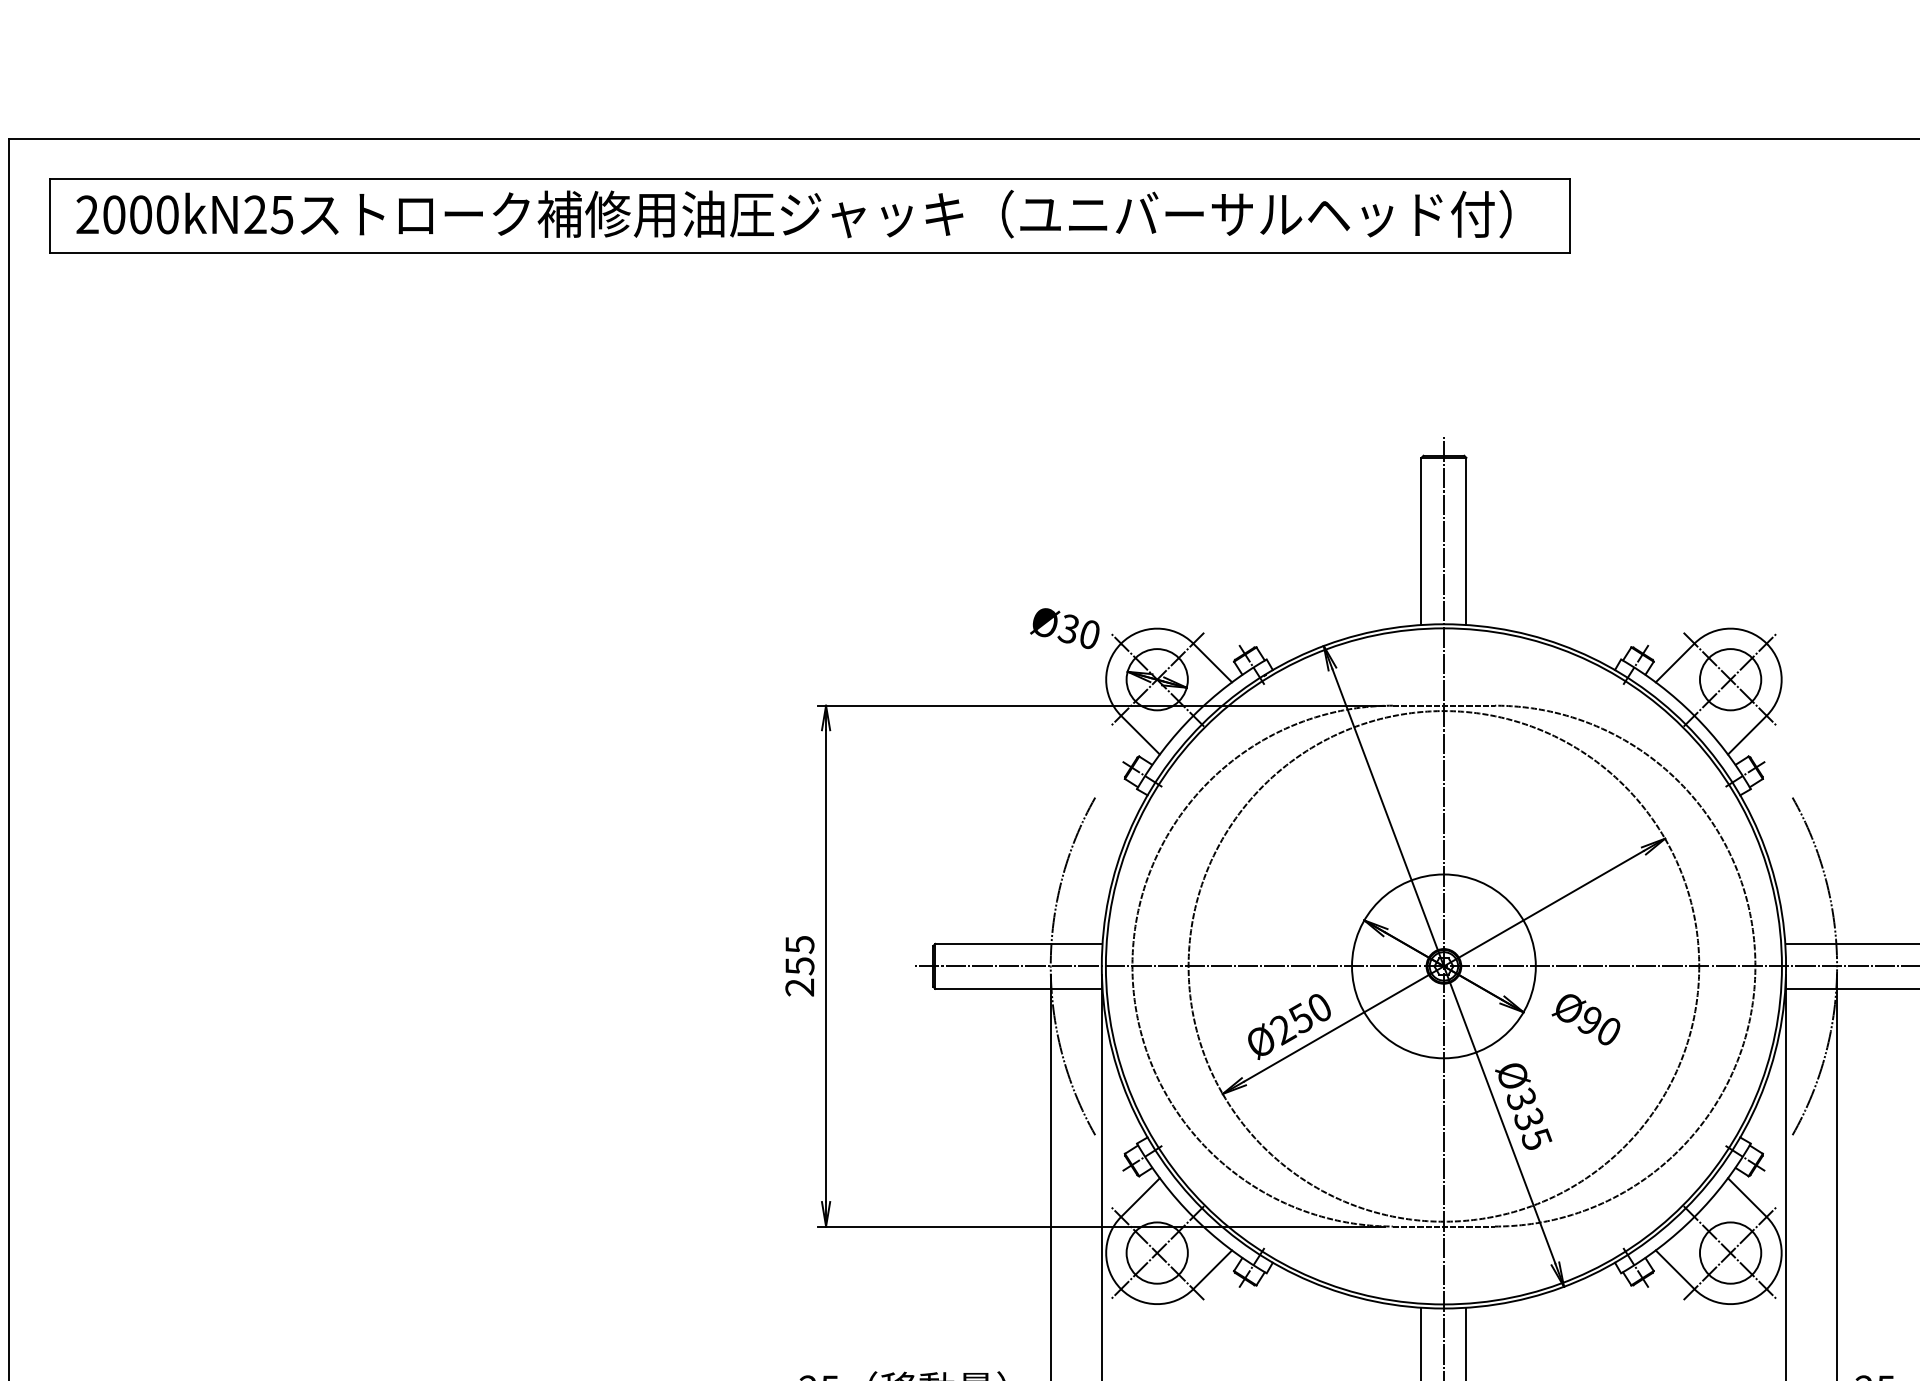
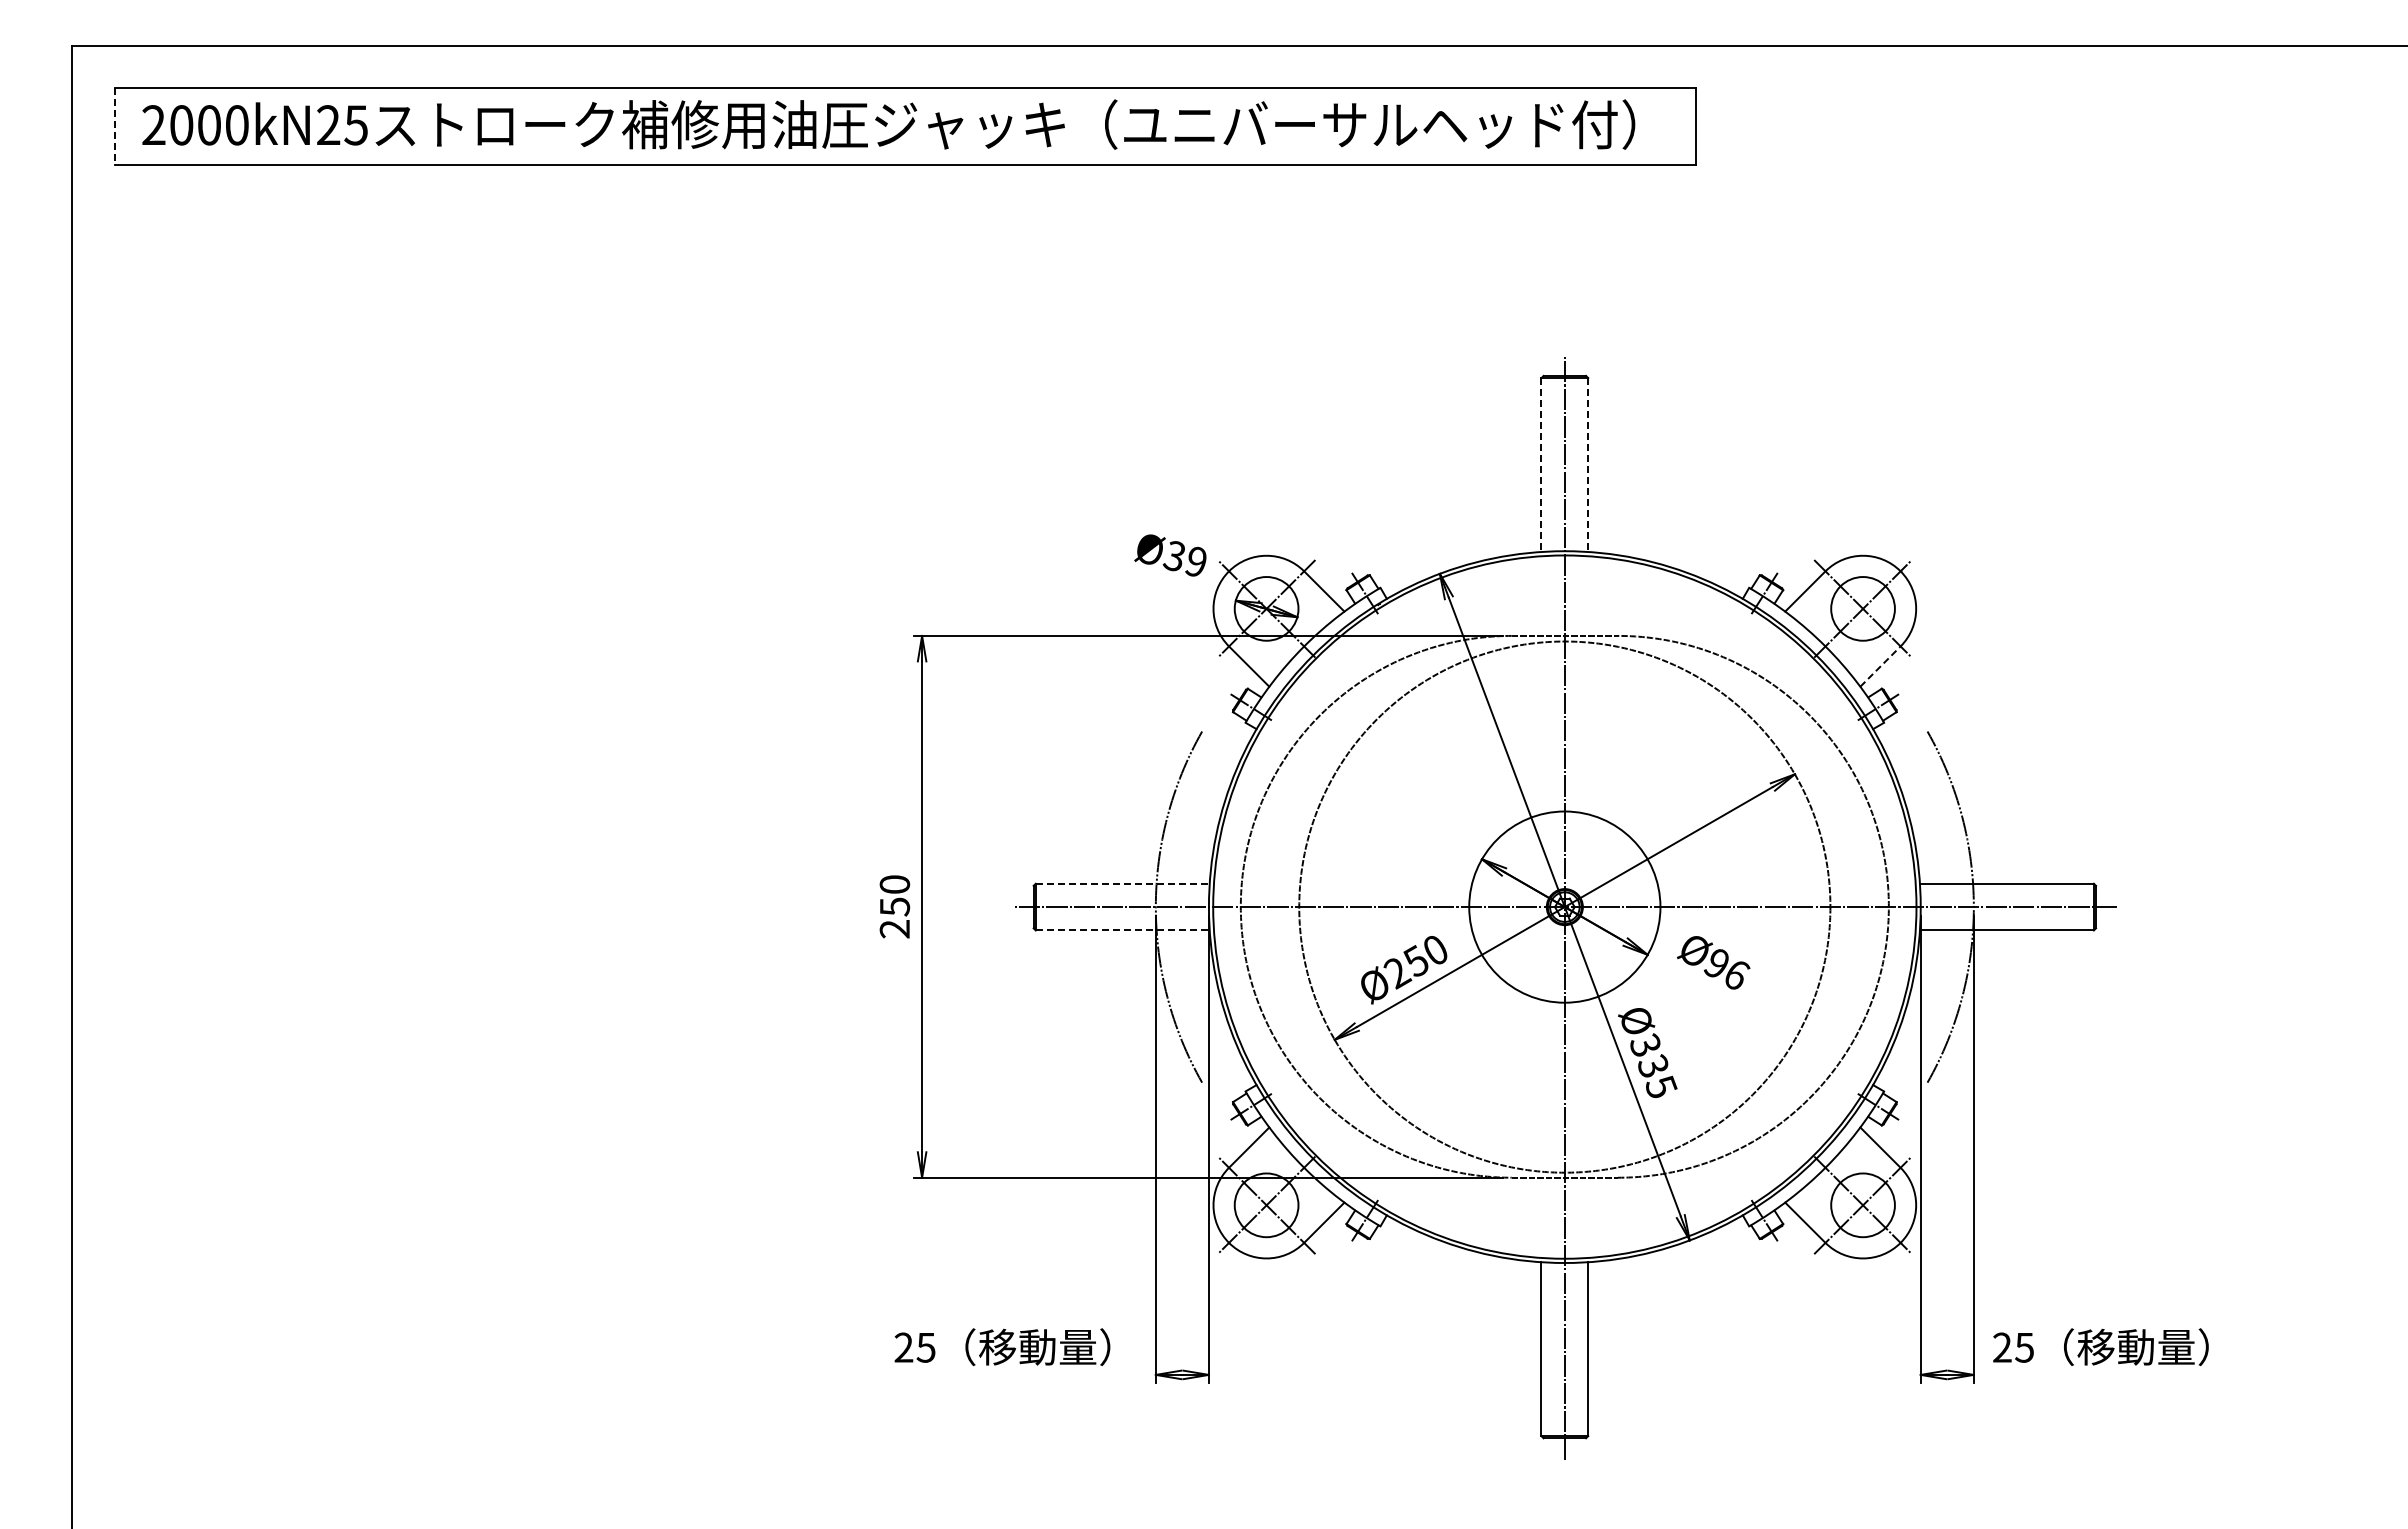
line: (49, 216) -> (114, 127), solid -> dashed
line: (1421, 541) -> (1541, 465), solid -> dashed
line: (1466, 541) -> (1588, 465), solid -> dashed
text: (1088, 634) -> (1195, 561), Ø30 -> Ø39
line: (1747, 735) -> (1880, 666), solid -> dashed
line: (1018, 943) -> (1122, 883), solid -> dashed
text: (799, 944) -> (894, 884), 255 -> 250
line: (1018, 988) -> (1122, 930), solid -> dashed
text: (1609, 1031) -> (1737, 974), Ø90 -> Ø96

